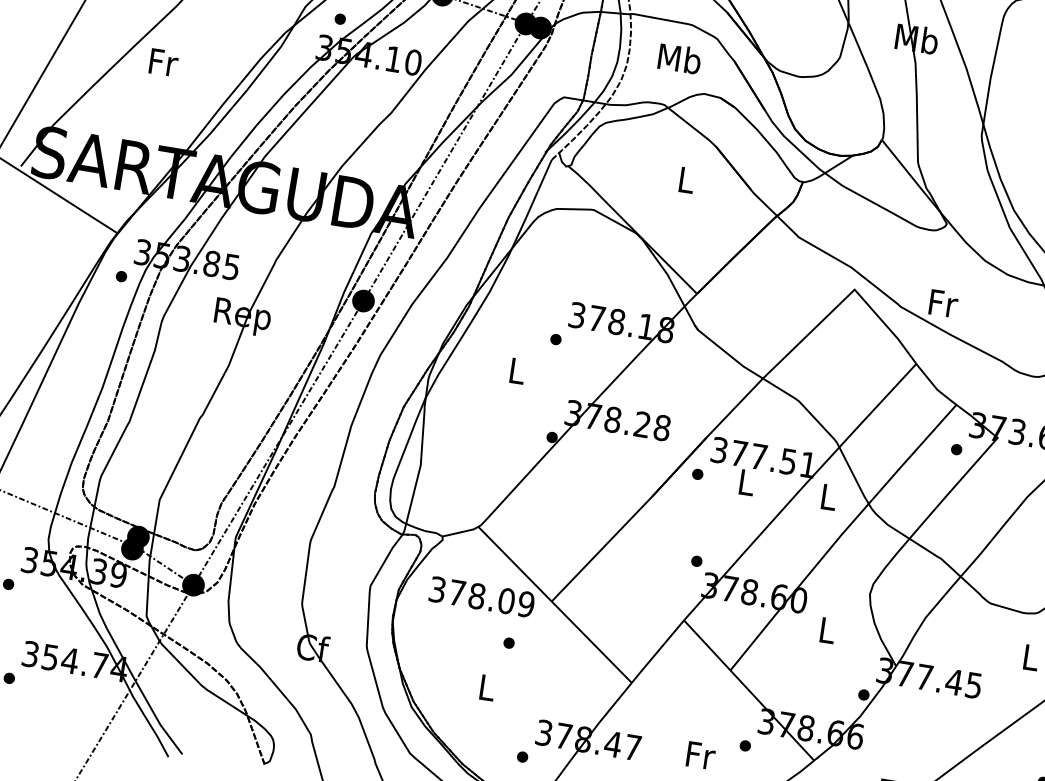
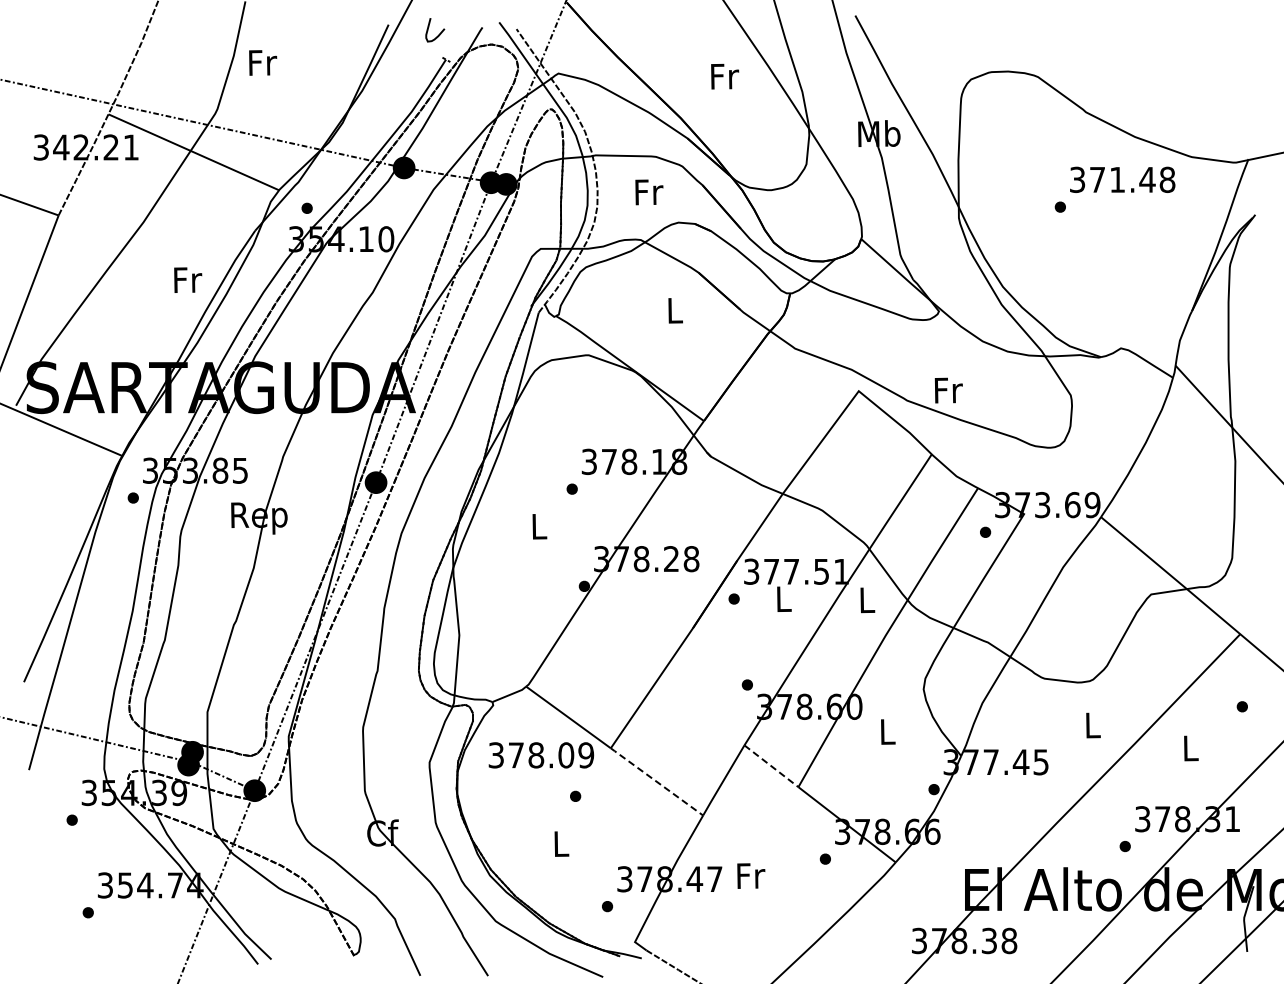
text: (679, 58) -> (648, 191), Mb -> Fr
text: (164, 62) -> (188, 279), moved
line: (591, 641) -> (656, 781), solid -> dashed
line: (707, 645) -> (771, 766), solid -> dashed
text: (701, 755) -> (751, 875), moved

